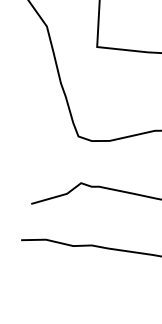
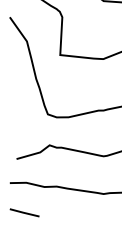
line: (43, 284) -> (24, 212), added

